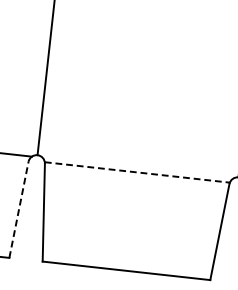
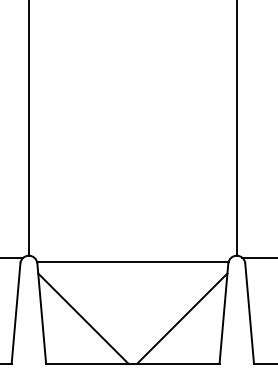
line: (136, 172) -> (132, 262), dashed -> solid
line: (19, 209) -> (16, 313), dashed -> solid
line: (83, 221) -> (83, 318), added
line: (179, 232) -> (182, 318), added

